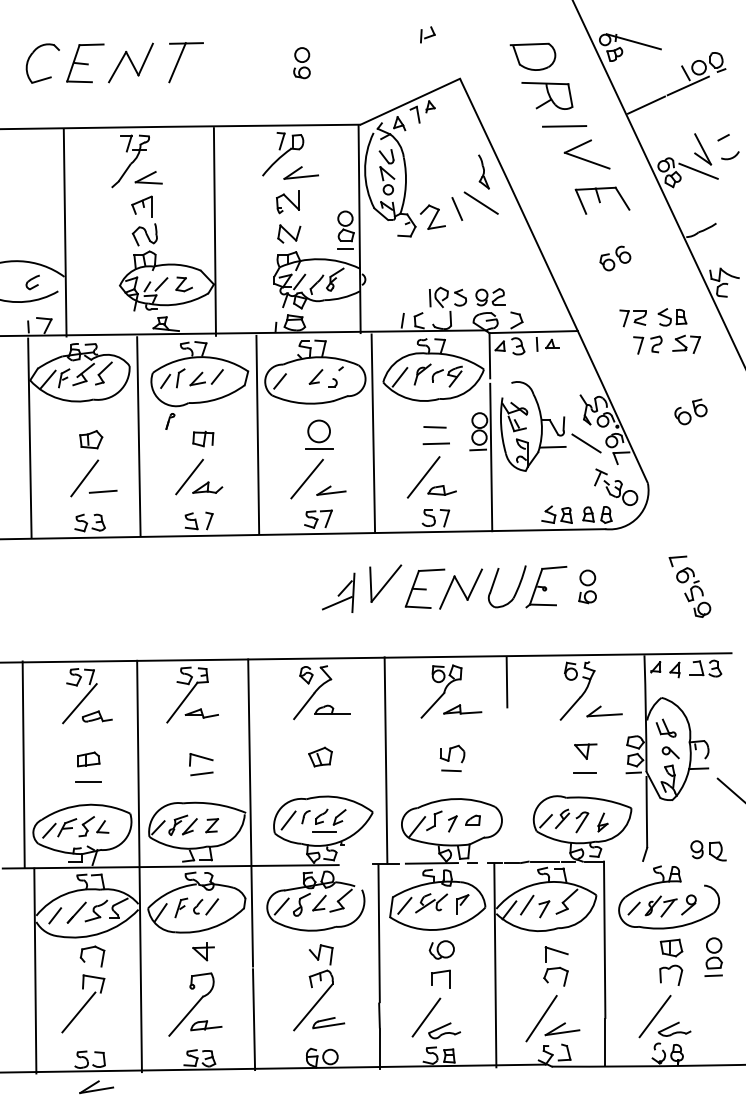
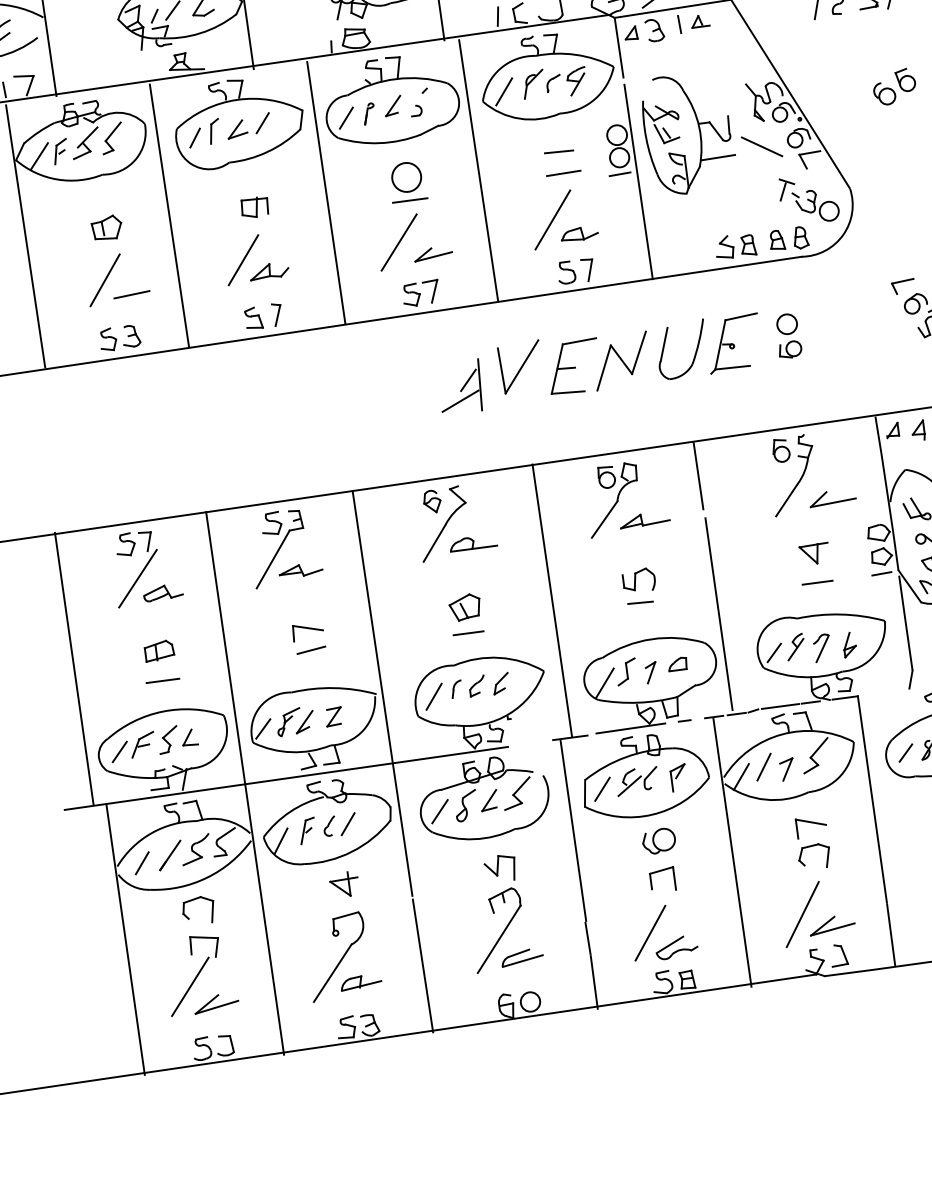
part: (170, 421) -> (369, 113), moved
line: (508, 786) -> (718, 613), added
line: (324, 831) -> (468, 633), moved
part: (96, 1086) -> (216, 1002), moved

